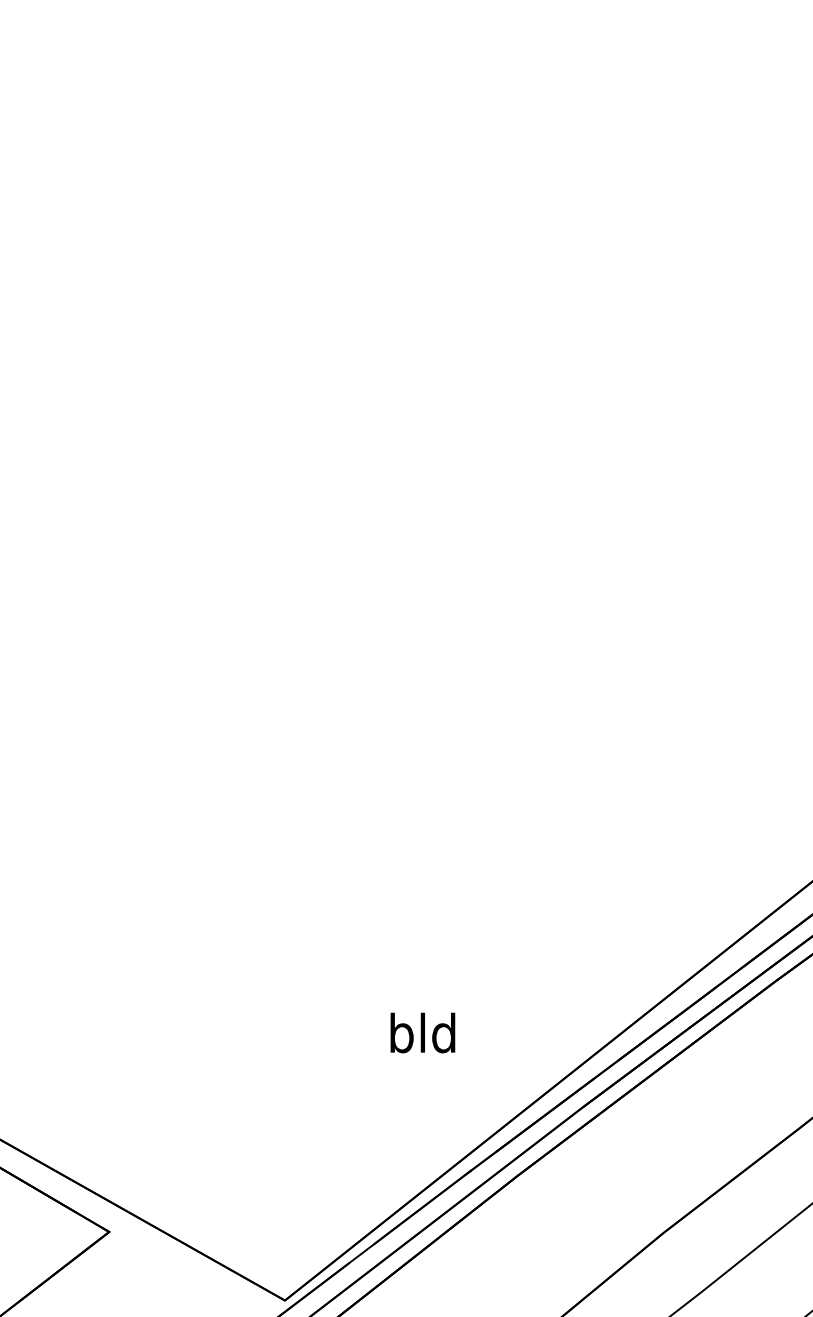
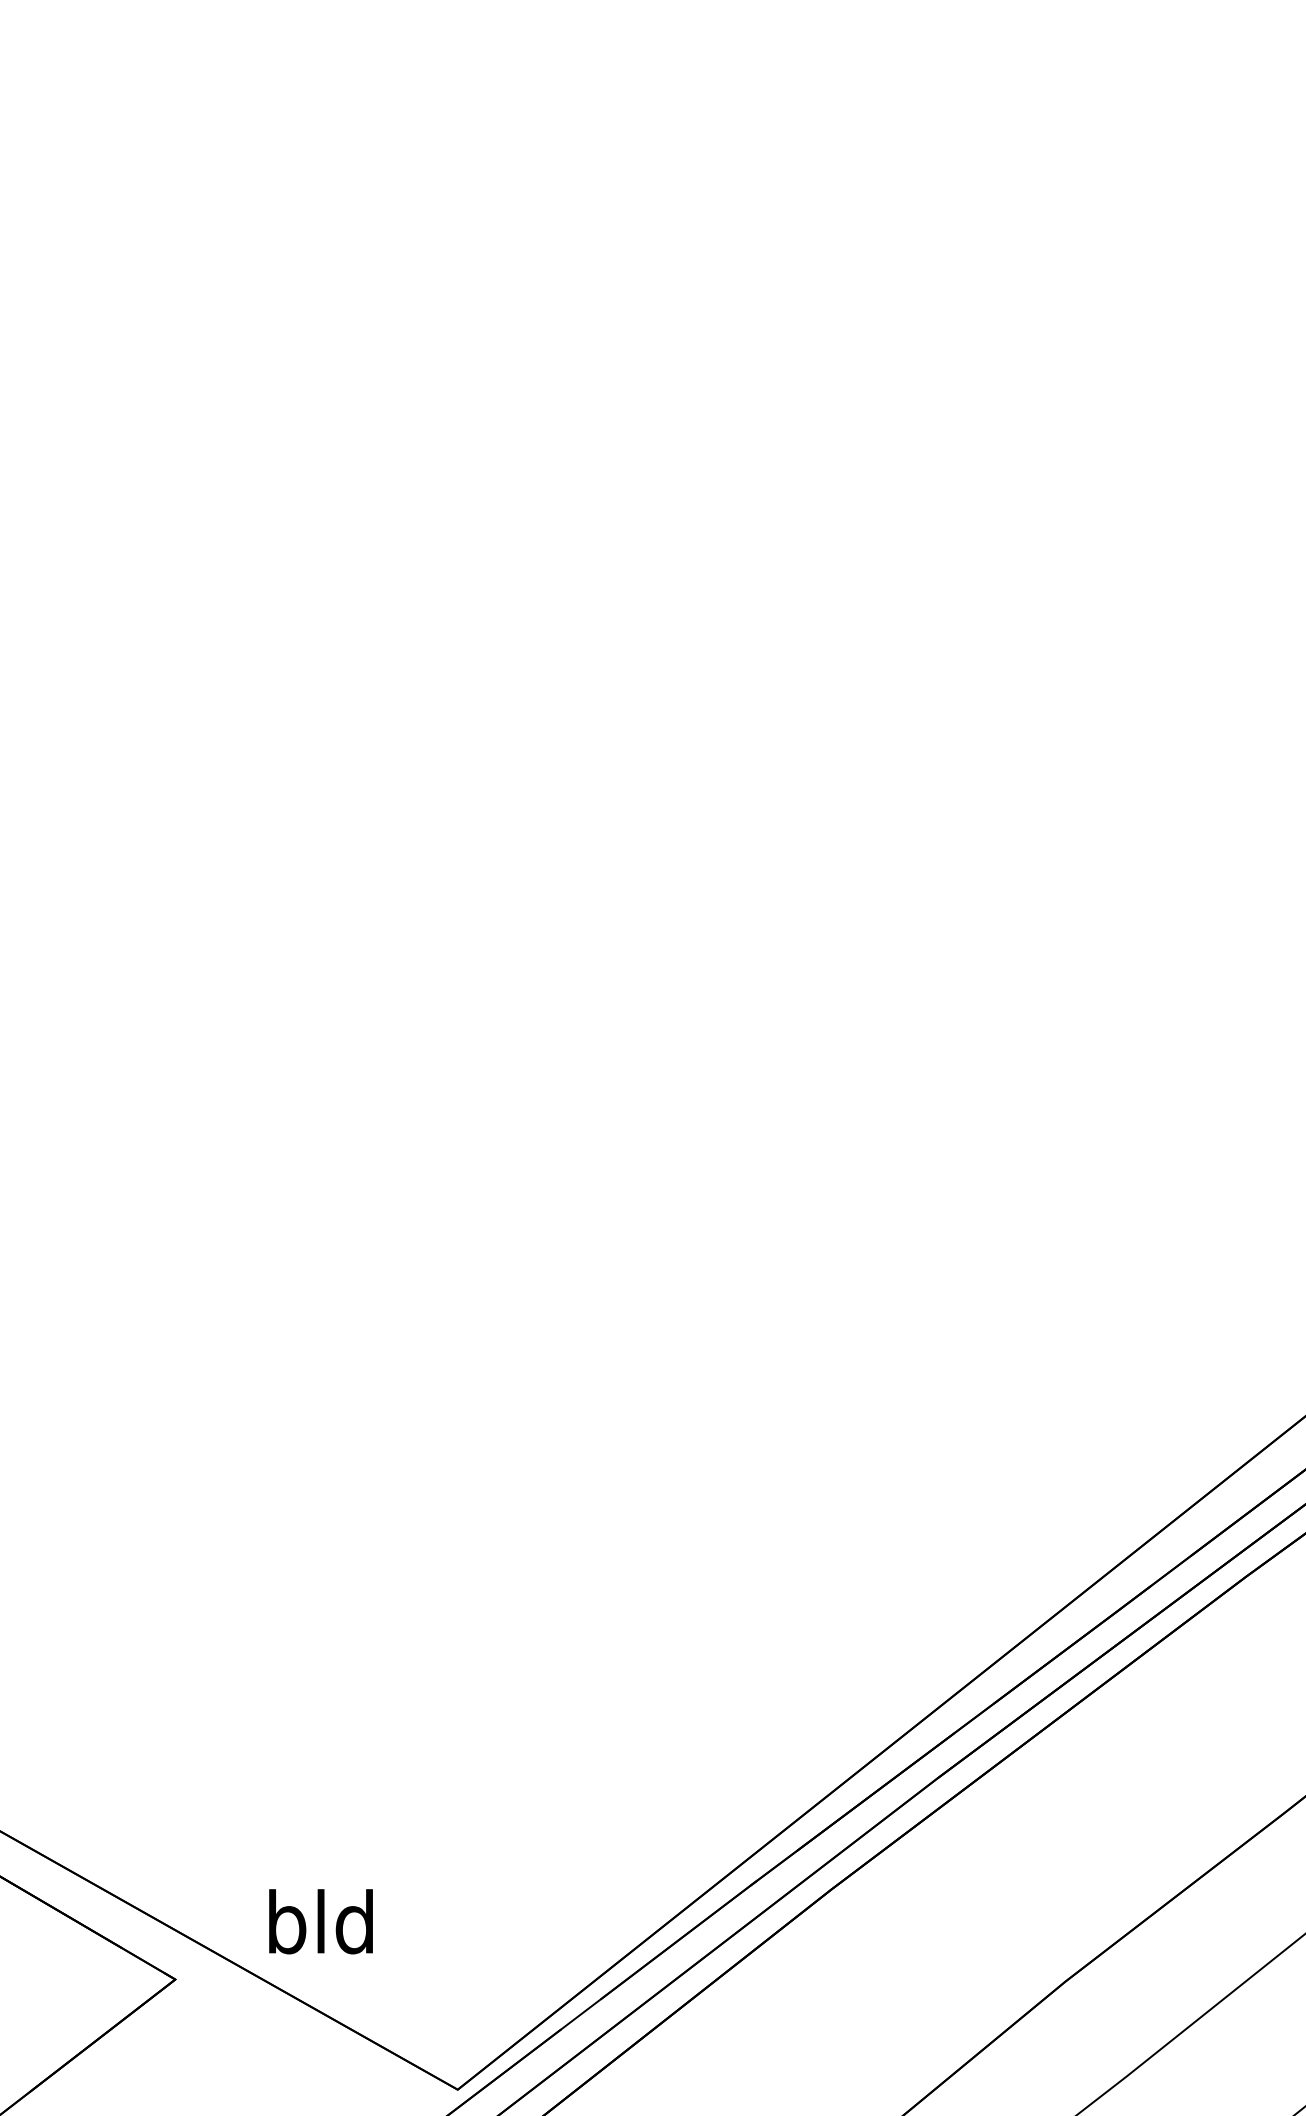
text: (422, 1032) -> (320, 1920), moved

